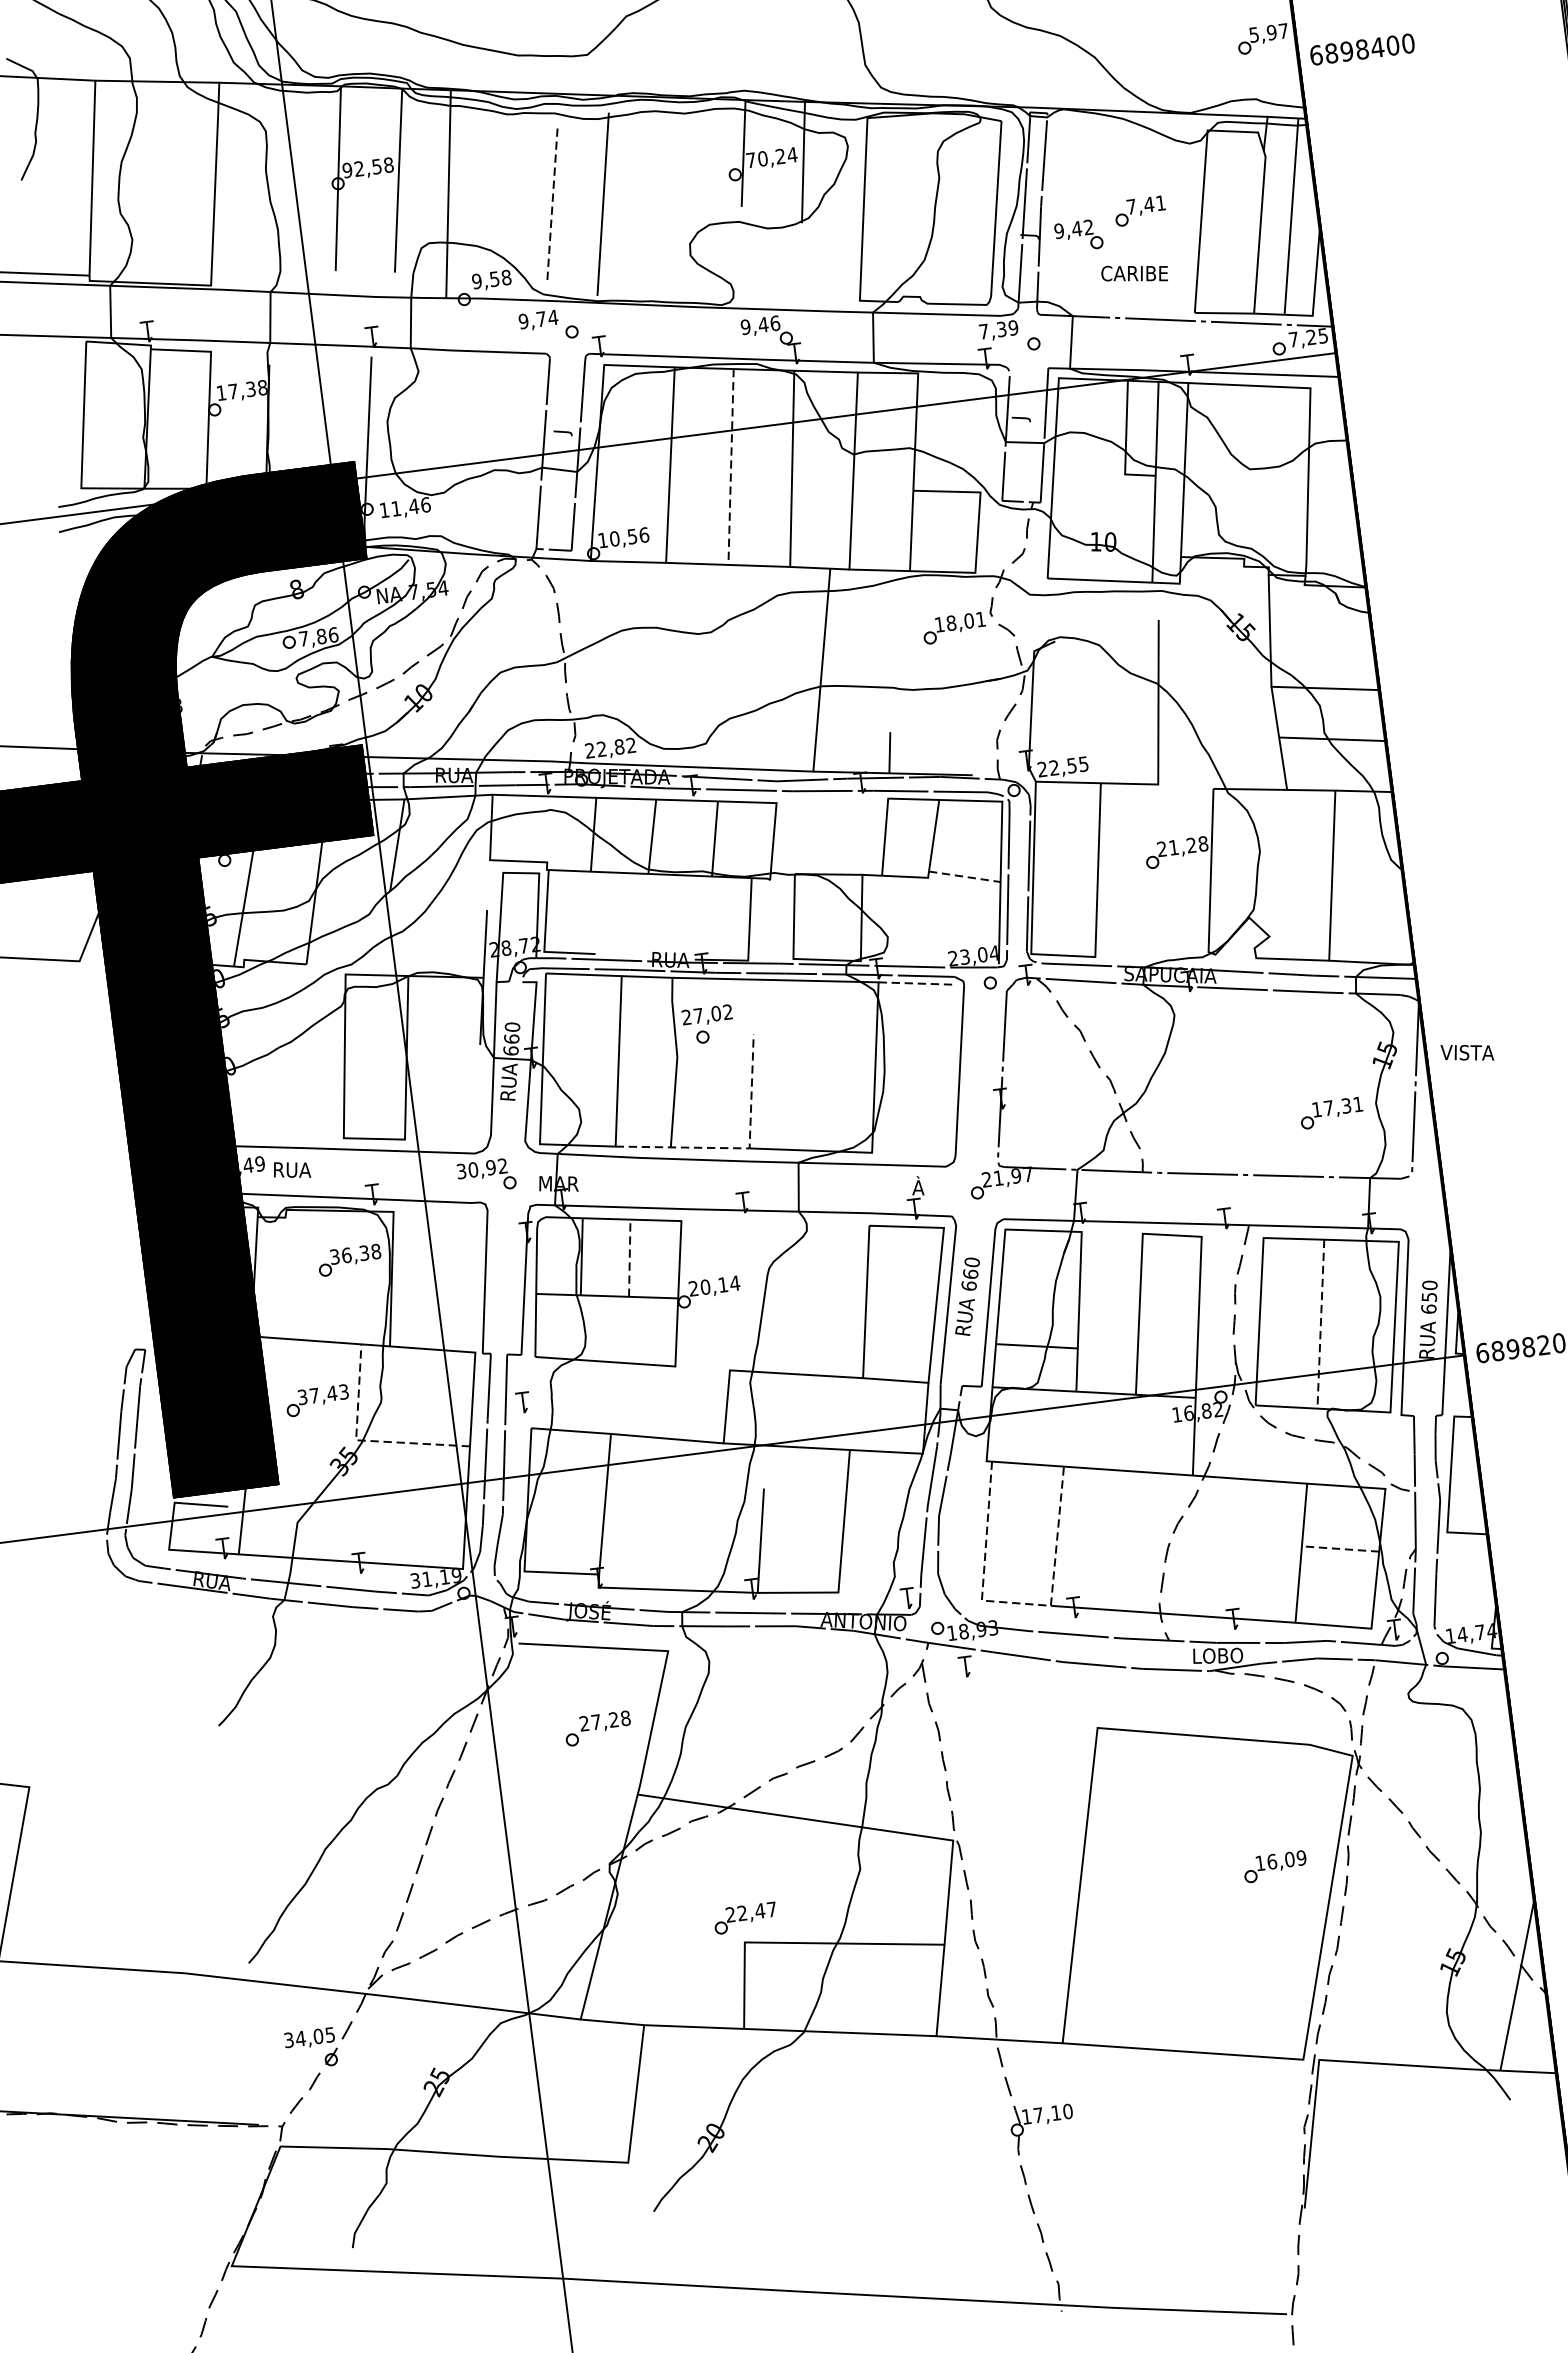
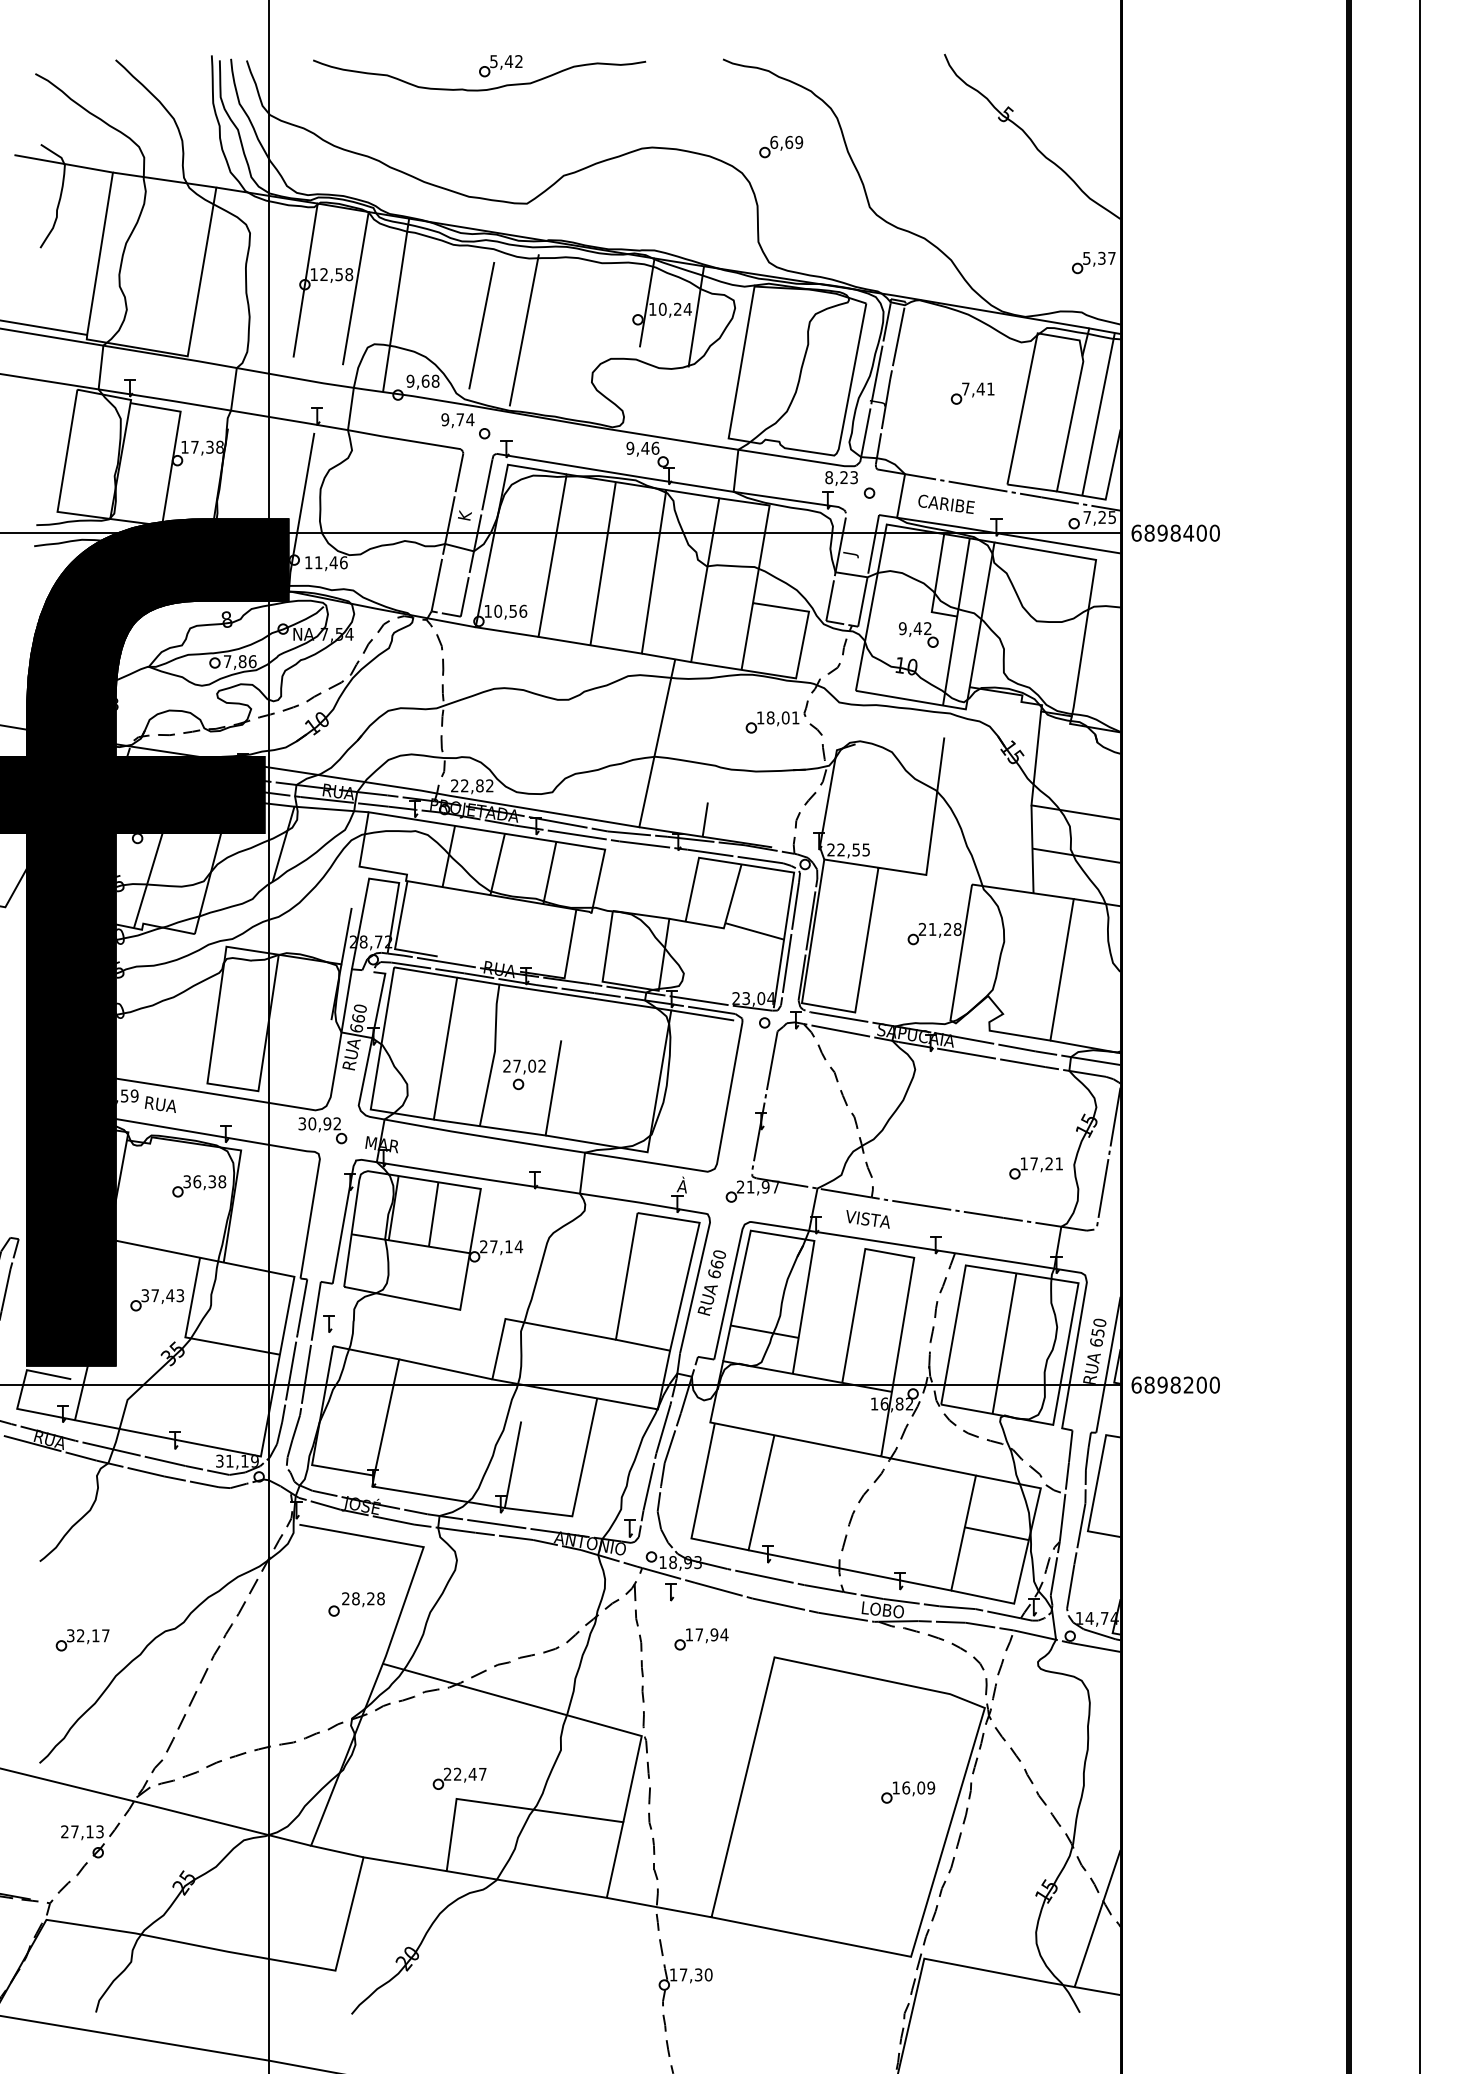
text: (1271, 32) -> (1101, 258), 5,97 -> 5,37
text: (1361, 48) -> (1175, 532), moved
text: (750, 160) -> (652, 309), 70,24 -> 10,24
text: (347, 170) -> (314, 274), 92,58 -> 12,58
line: (552, 205) -> (481, 325), dashed -> solid
part: (1078, 235) -> (918, 634), moved
text: (1134, 272) -> (946, 503), moved
text: (494, 278) -> (425, 380), 9,58 -> 9,68
text: (998, 329) -> (841, 477), 7,39 -> 8,23
text: (561, 431) -> (465, 515), J -> K
line: (731, 466) -> (603, 563), dashed -> solid
line: (964, 876) -> (754, 931), dashed -> solid
line: (916, 983) -> (702, 1015), dashed -> solid
part: (708, 1024) -> (524, 1074), moved
text: (1466, 1052) -> (867, 1219), moved
text: (1345, 1105) -> (1048, 1163), 17,31 -> 17,21
line: (739, 1148) -> (537, 1134), dashed -> solid
text: (248, 1164) -> (124, 1095), 34,49 -> 34,59
line: (629, 1258) -> (433, 1214), dashed -> solid
text: (704, 1286) -> (493, 1246), 20,14 -> 27,14
line: (1321, 1325) -> (1004, 1344), dashed -> solid
line: (364, 1440) -> (192, 1338), dashed -> solid
line: (1340, 1548) -> (996, 1533), dashed -> solid
line: (1016, 1603) -> (720, 1544), dashed -> solid
part: (1008, 1717) -> (701, 1639), added
text: (595, 1721) -> (355, 1598), 27,28 -> 28,28
part: (280, 1812) -> (82, 1640), added
text: (309, 2037) -> (82, 1831), 34,05 -> 27,13
text: (1055, 2112) -> (698, 1974), 17,10 -> 17,30

